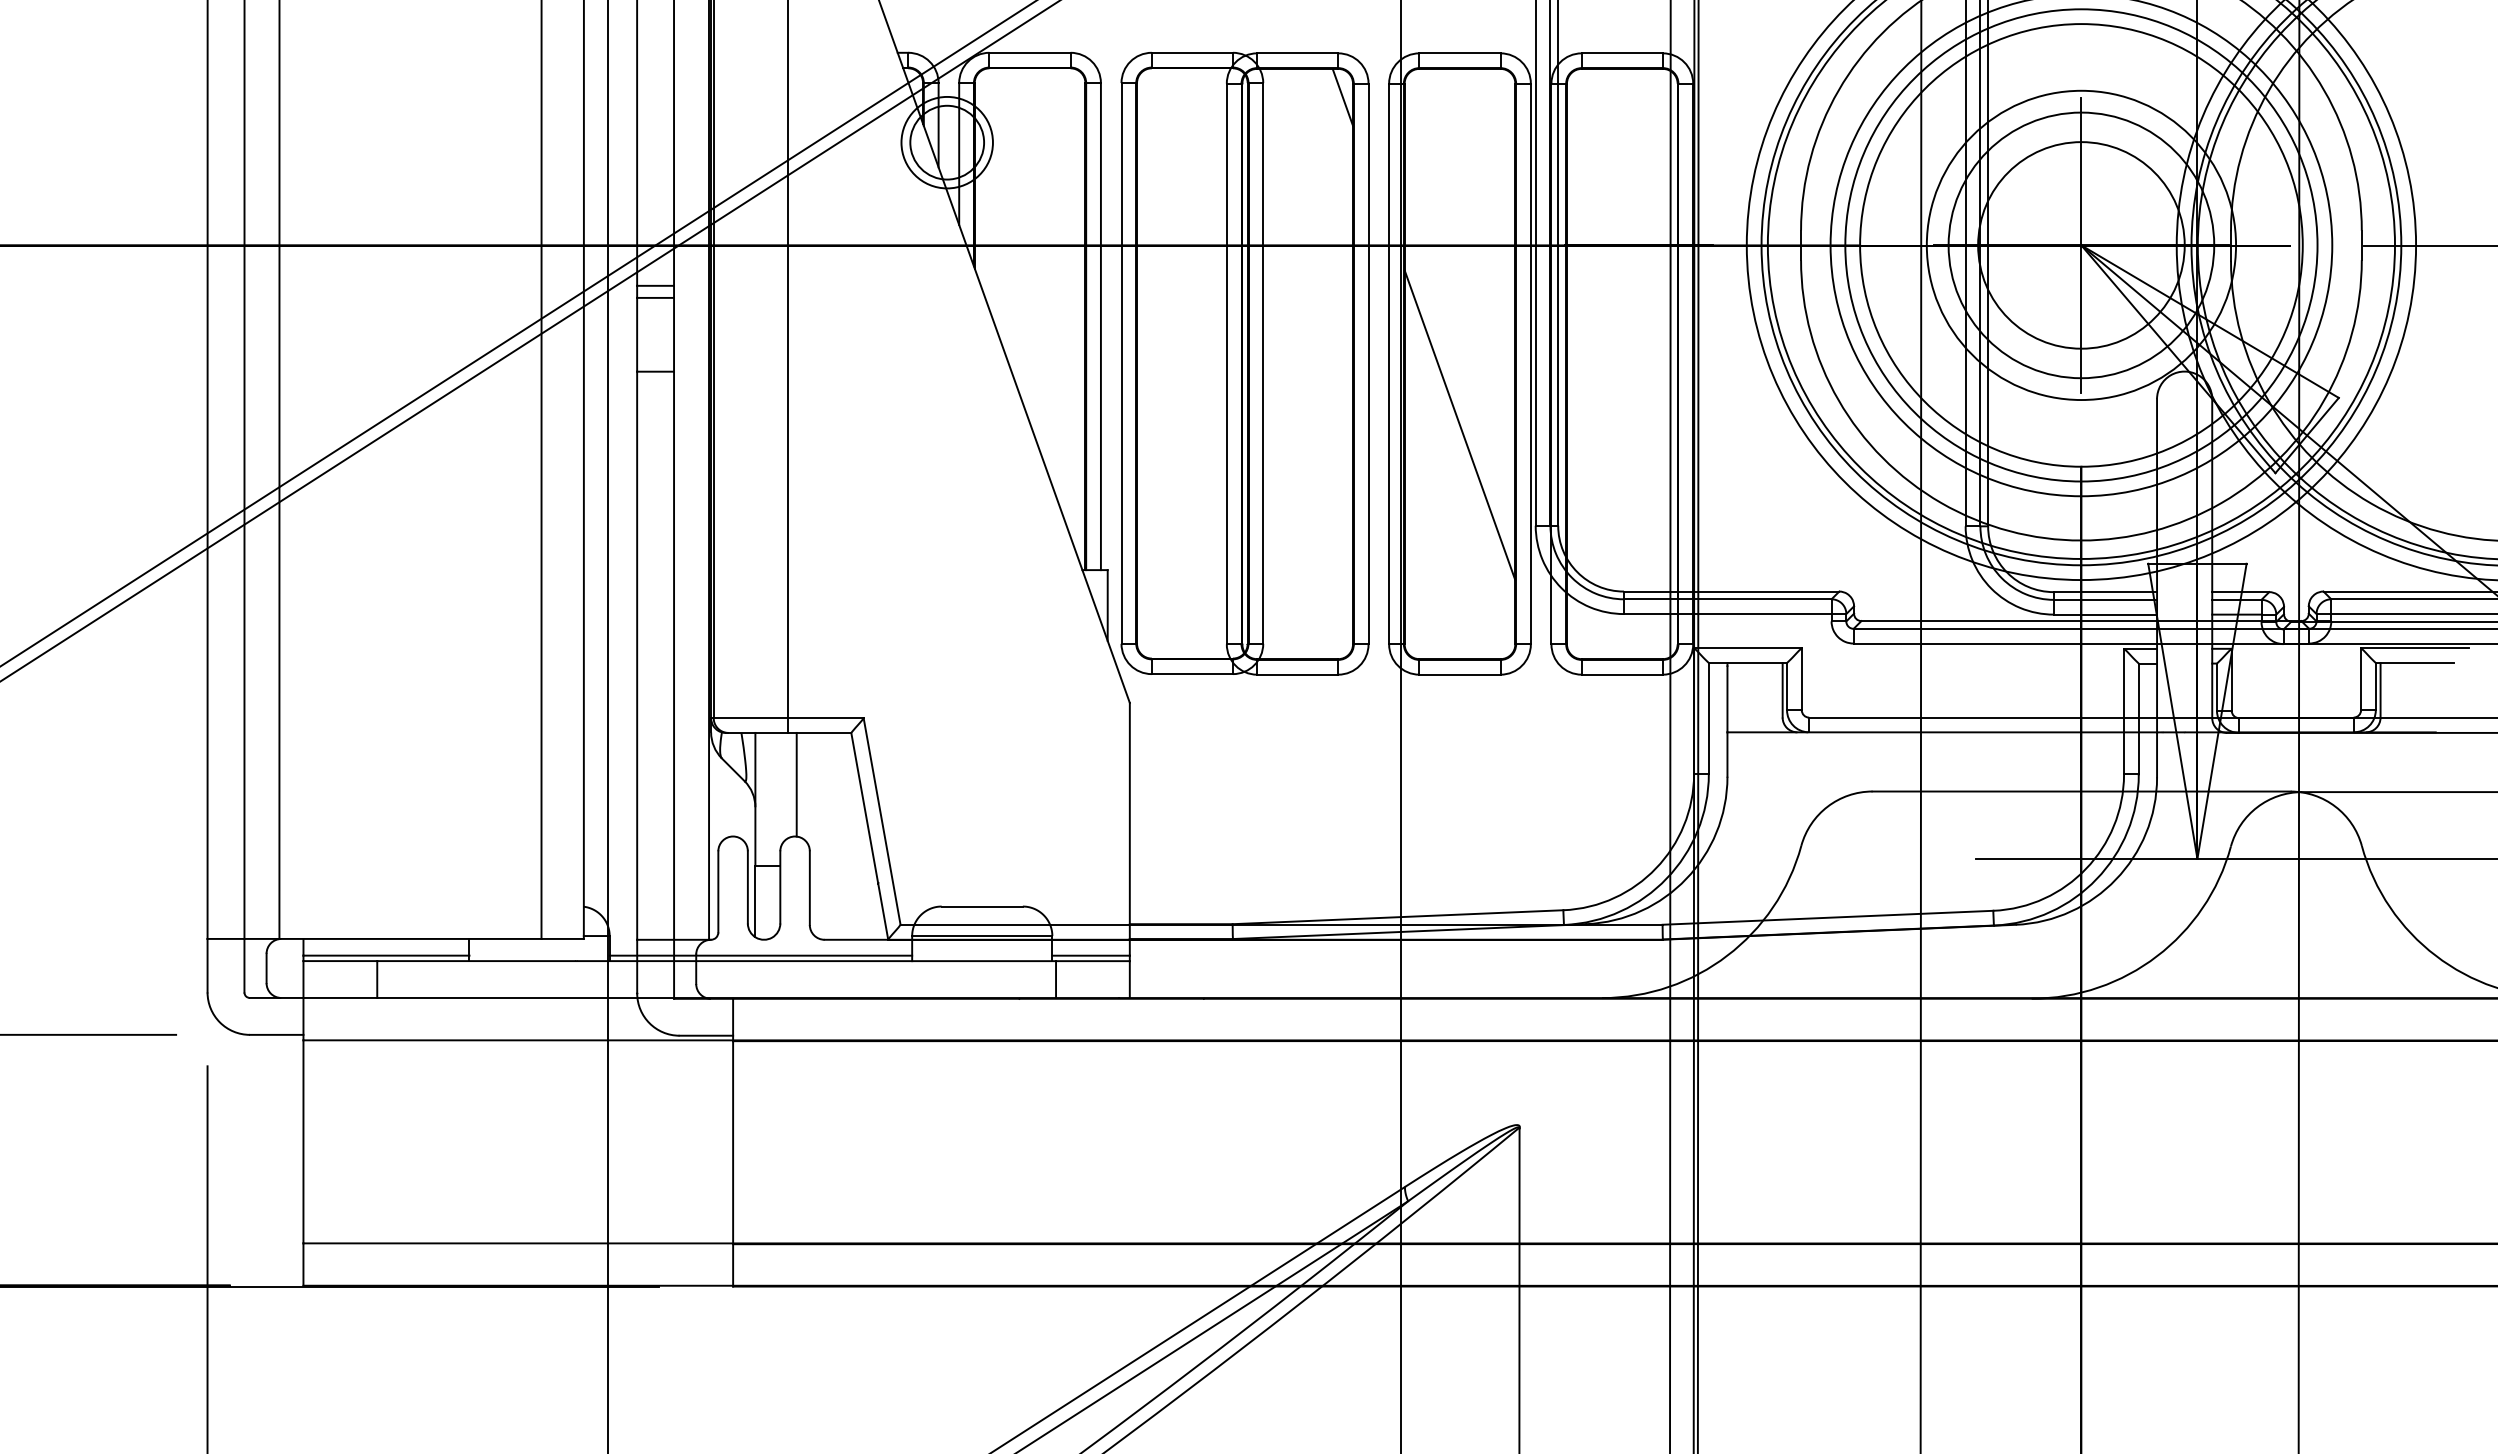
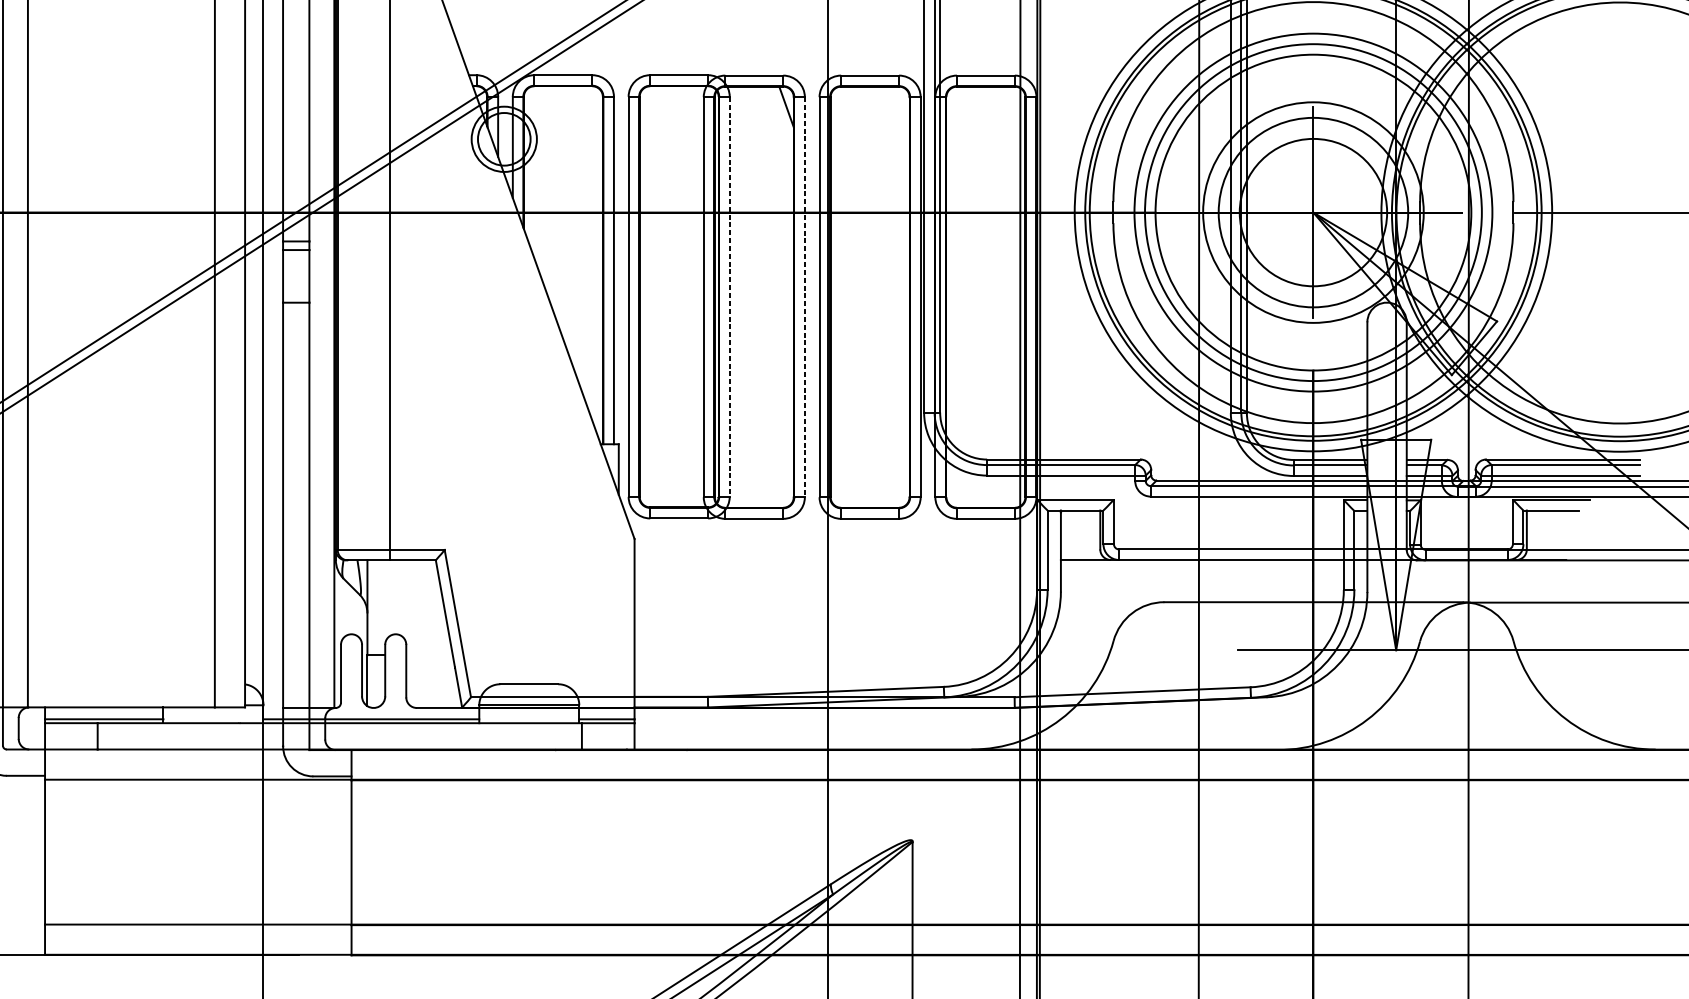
line: (1263, 363) -> (729, 296), solid -> dashed
line: (1368, 364) -> (804, 297), solid -> dashed
line: (1459, 425) -> (869, 341), removed
line: (796, 784) -> (396, 597), removed

